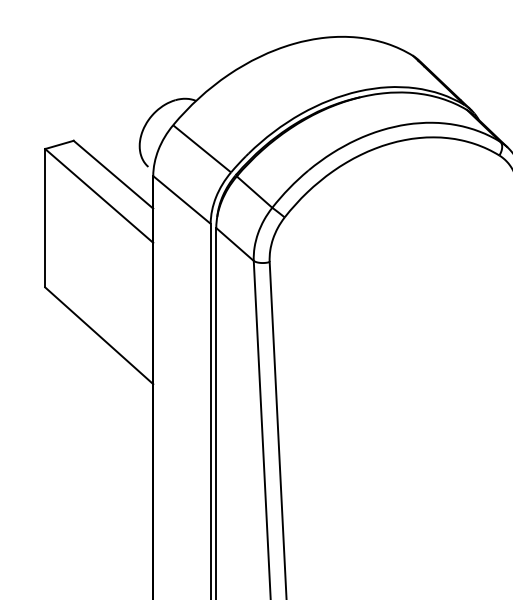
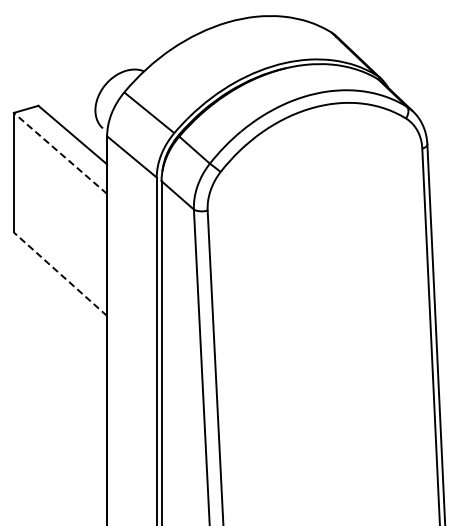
line: (99, 196) -> (60, 153), solid -> dashed
line: (99, 336) -> (60, 274), solid -> dashed

